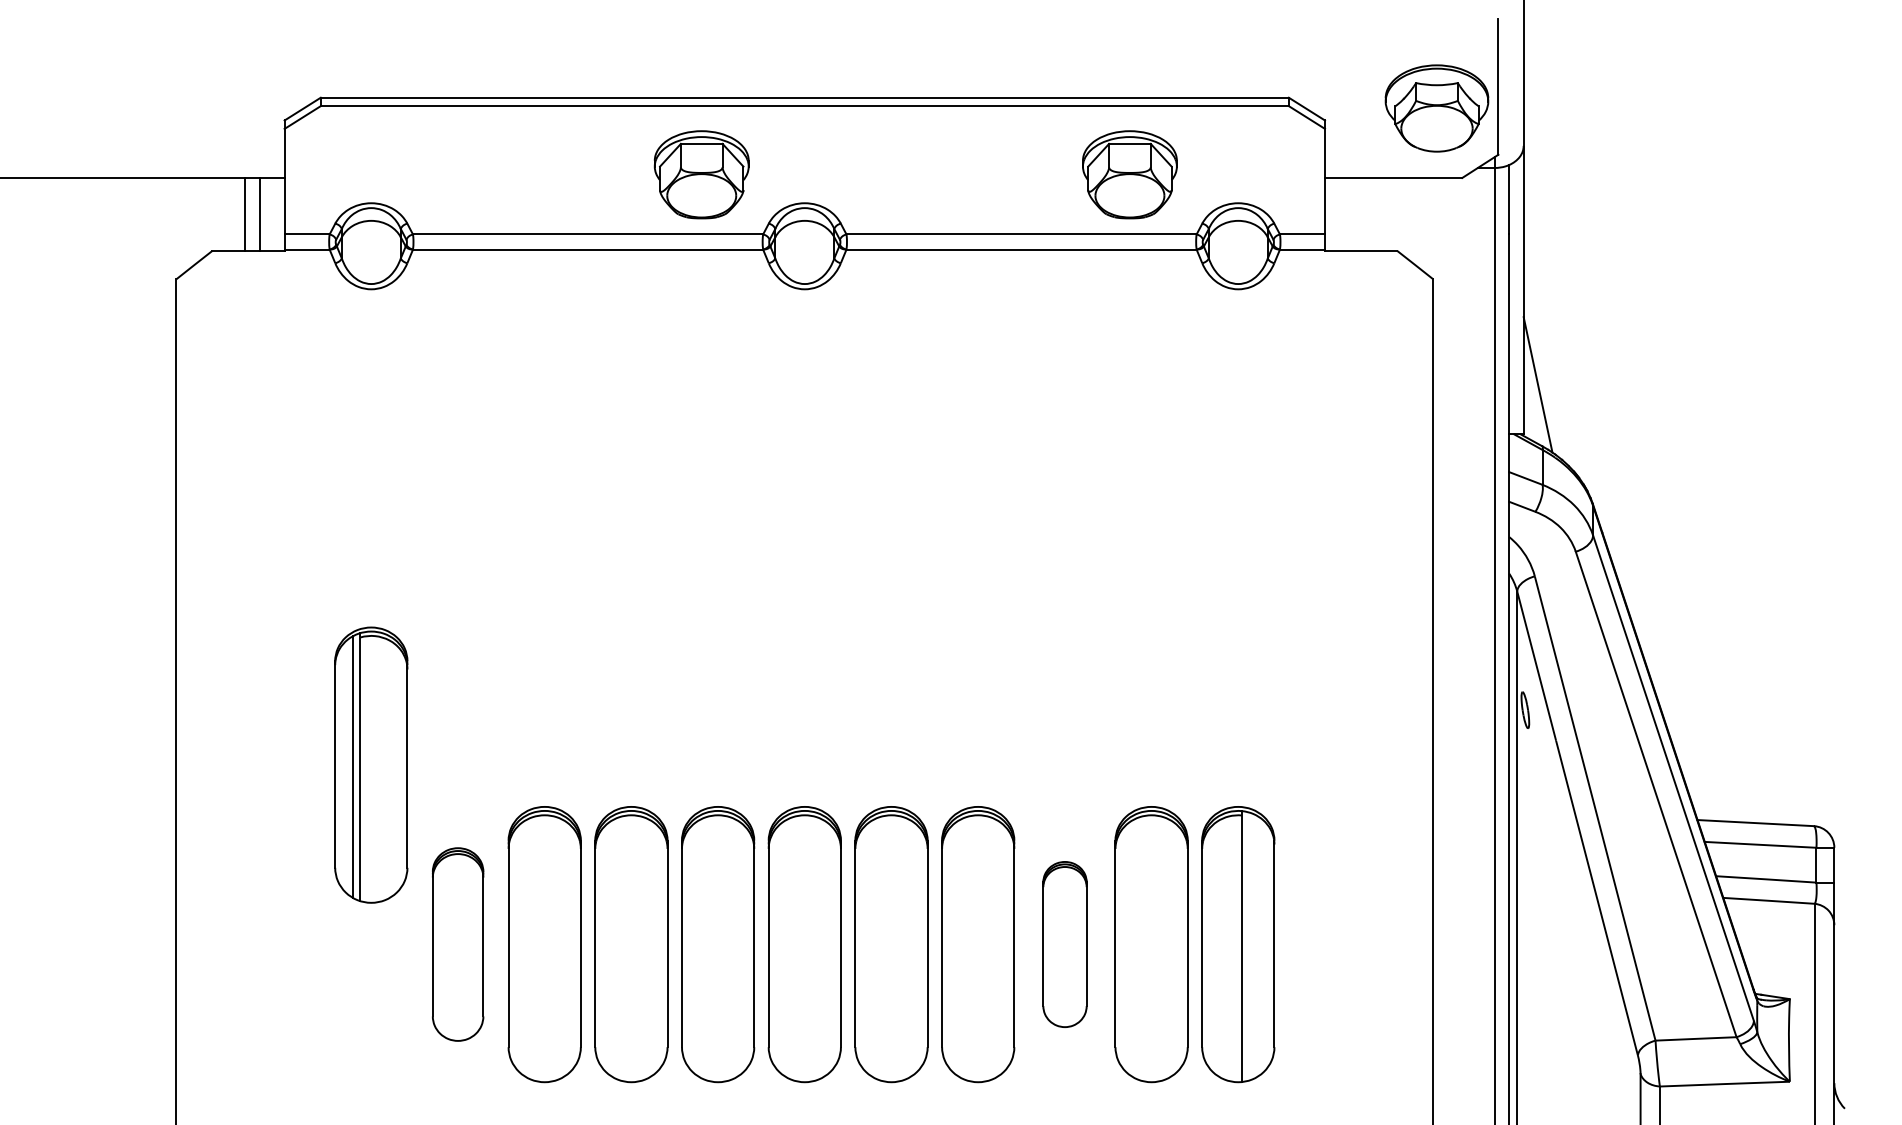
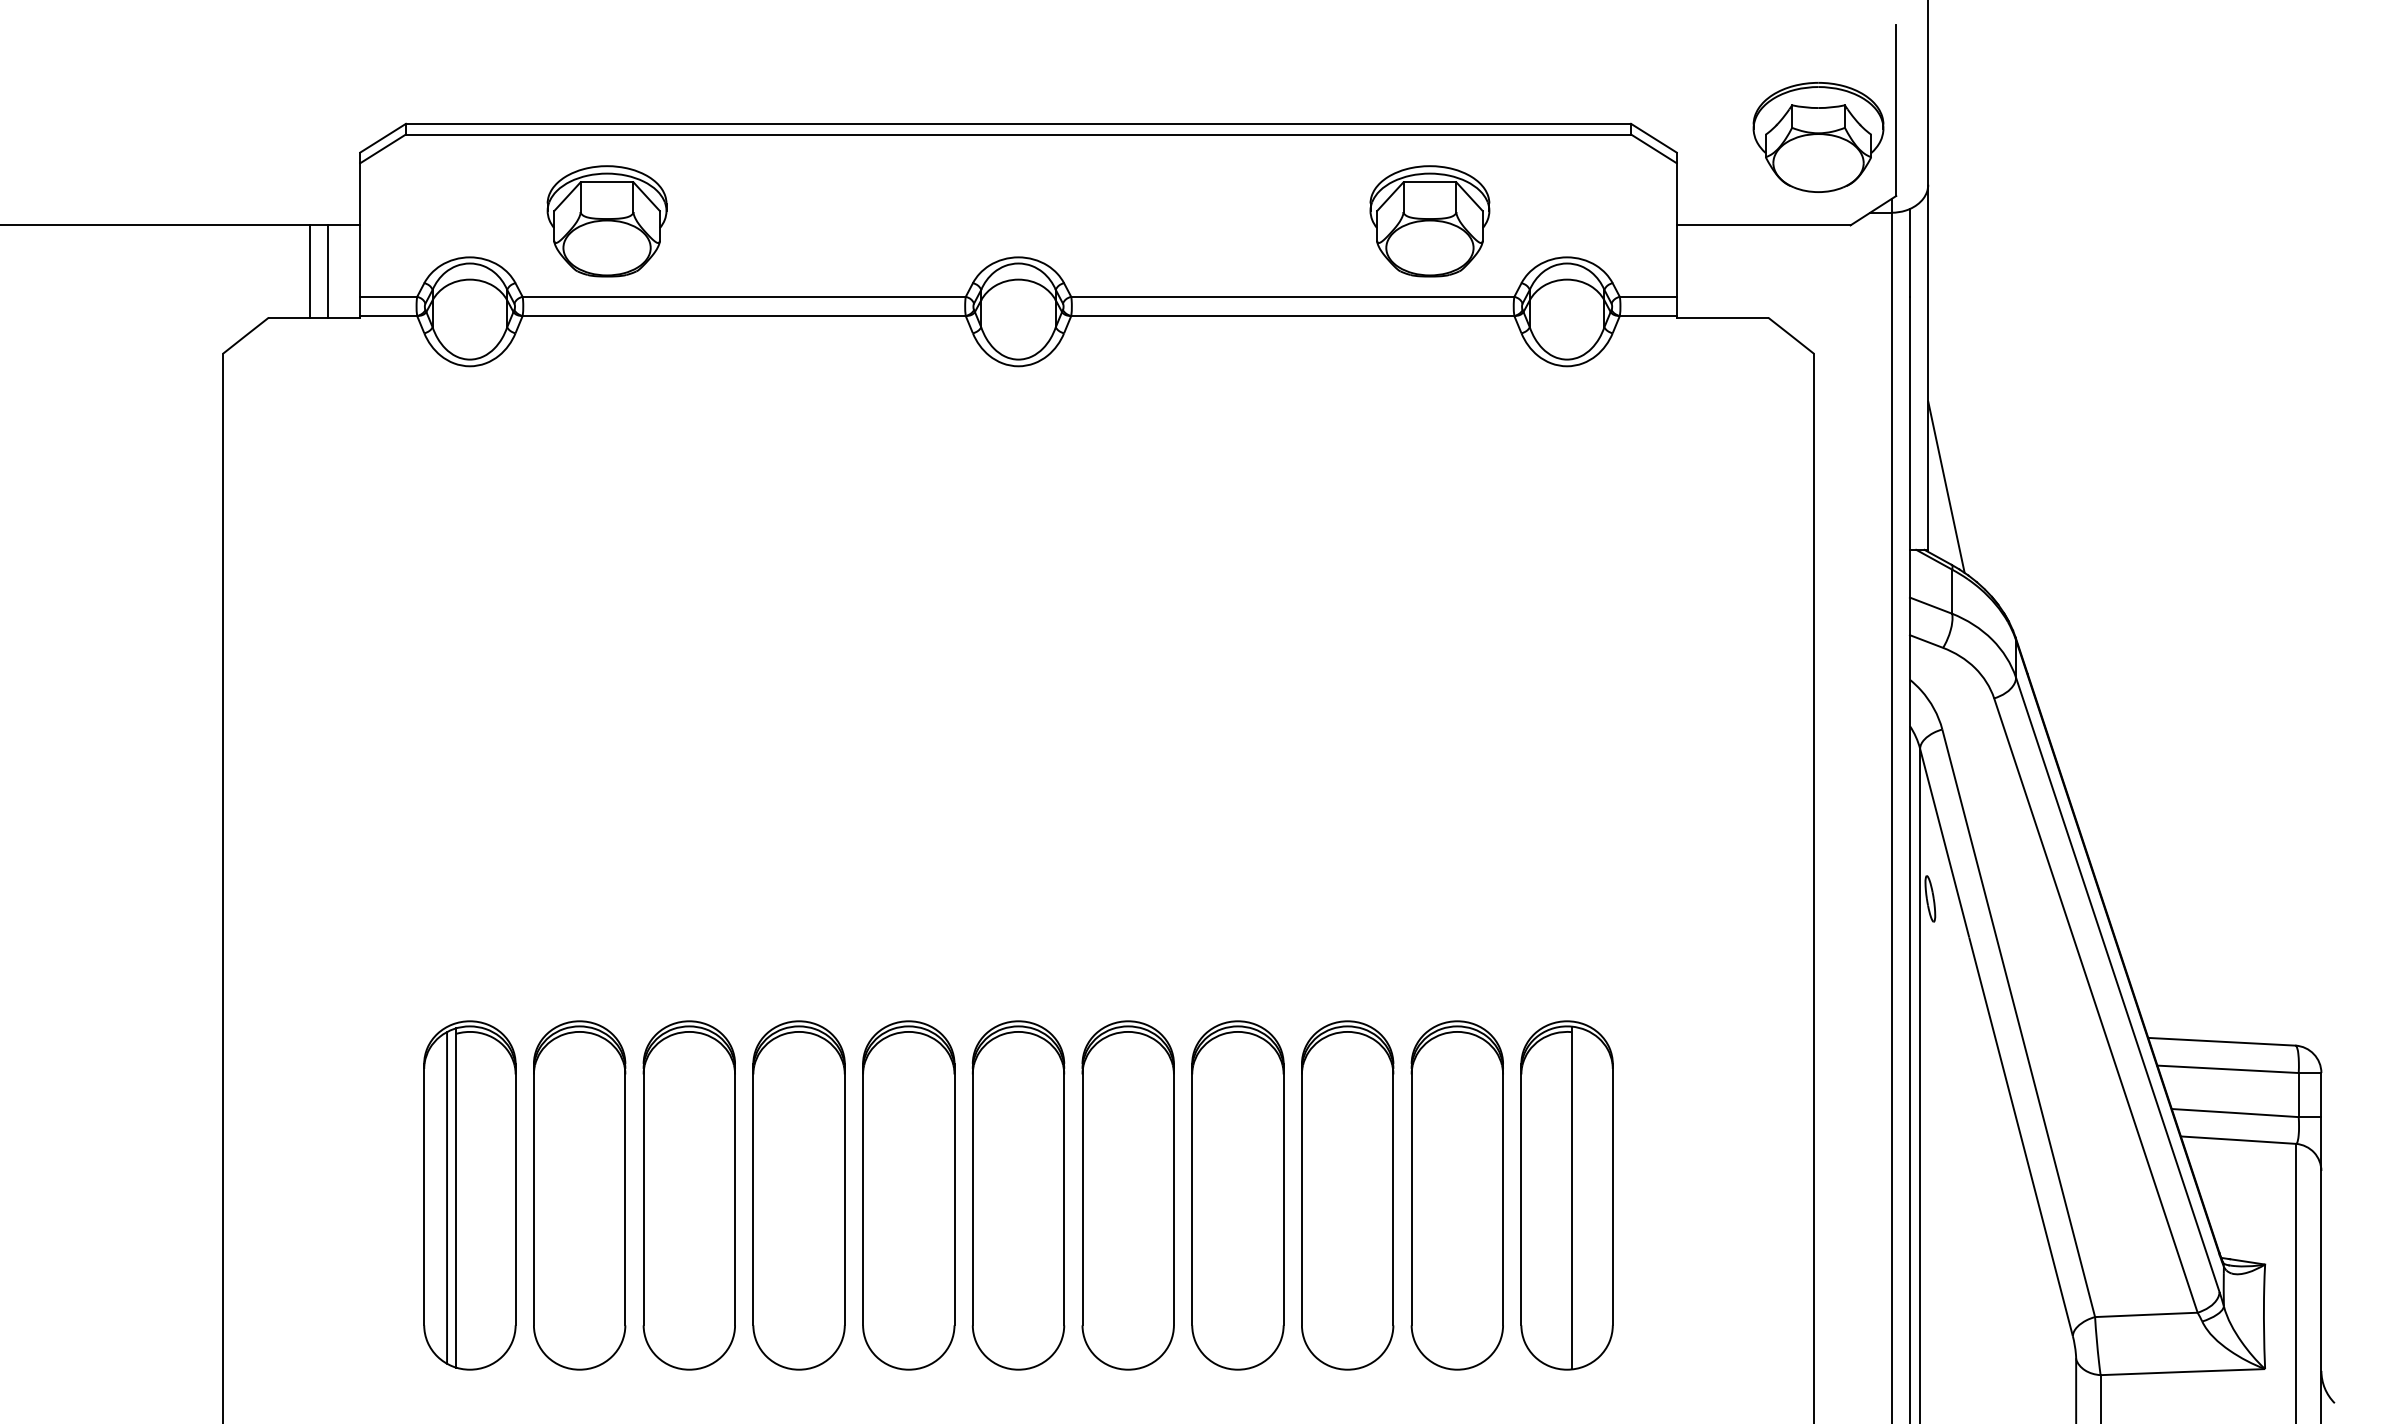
part: (701, 174) -> (606, 221), moved
part: (370, 765) -> (469, 1195), moved
part: (457, 944) -> (579, 1195), size x1.43
part: (1064, 944) -> (1347, 1195), size x1.67

